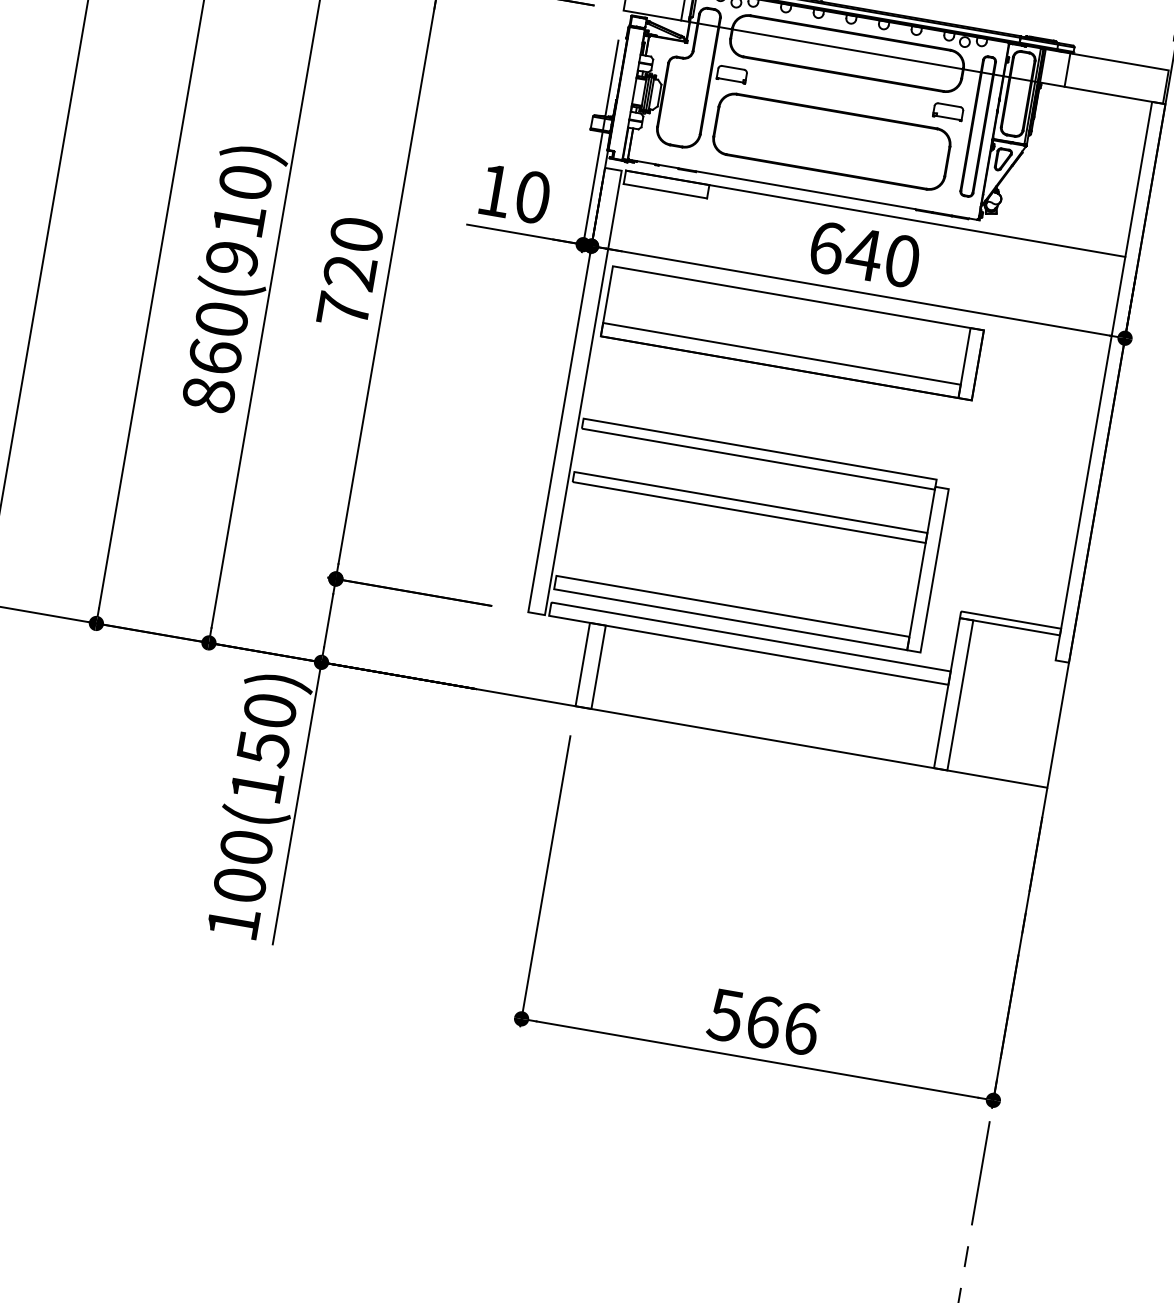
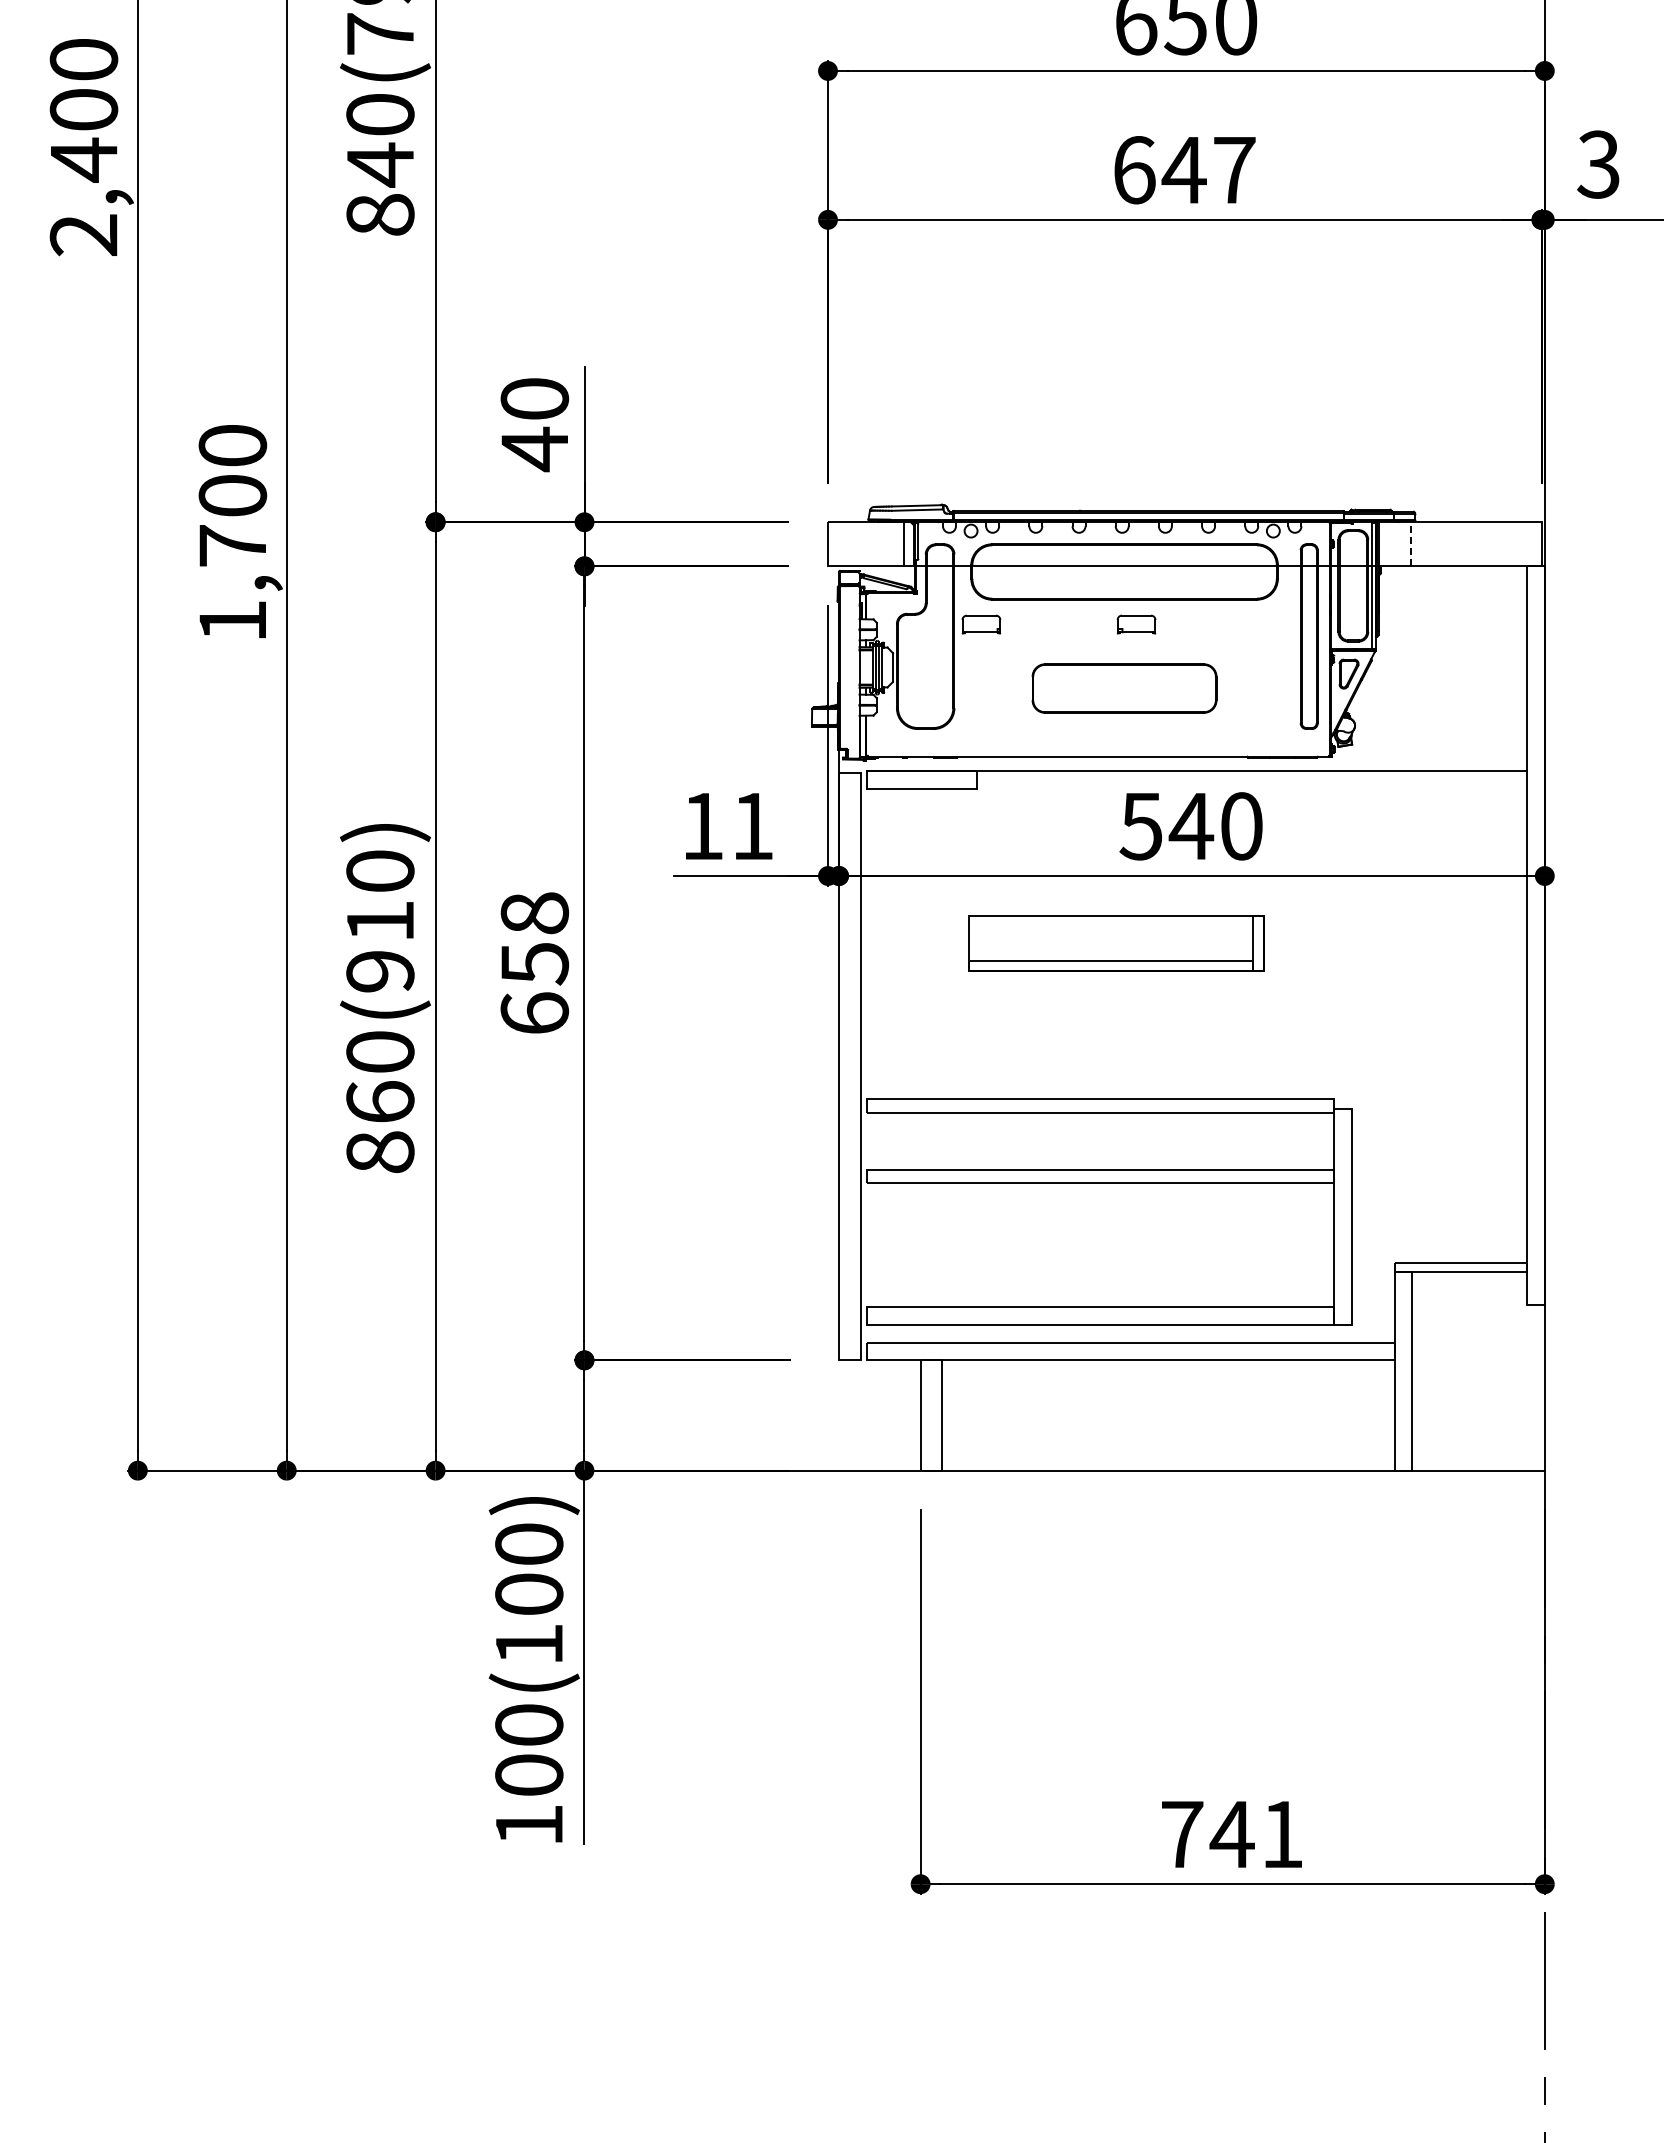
line: (1067, 69) -> (1411, 543), solid -> dashed
part: (948, 111) -> (1136, 624), moved
part: (831, 141) -> (1124, 688), size x0.6
text: (532, 197) -> (752, 826), 10 -> 11
text: (825, 248) -> (1140, 826), 640 -> 540
text: (349, 272) -> (534, 963), 720 -> 658
part: (792, 333) -> (1116, 943), size x0.6
text: (263, 748) -> (529, 1594), 100(150) -> 100(100)
text: (763, 1021) -> (1231, 1834), 566 -> 741

